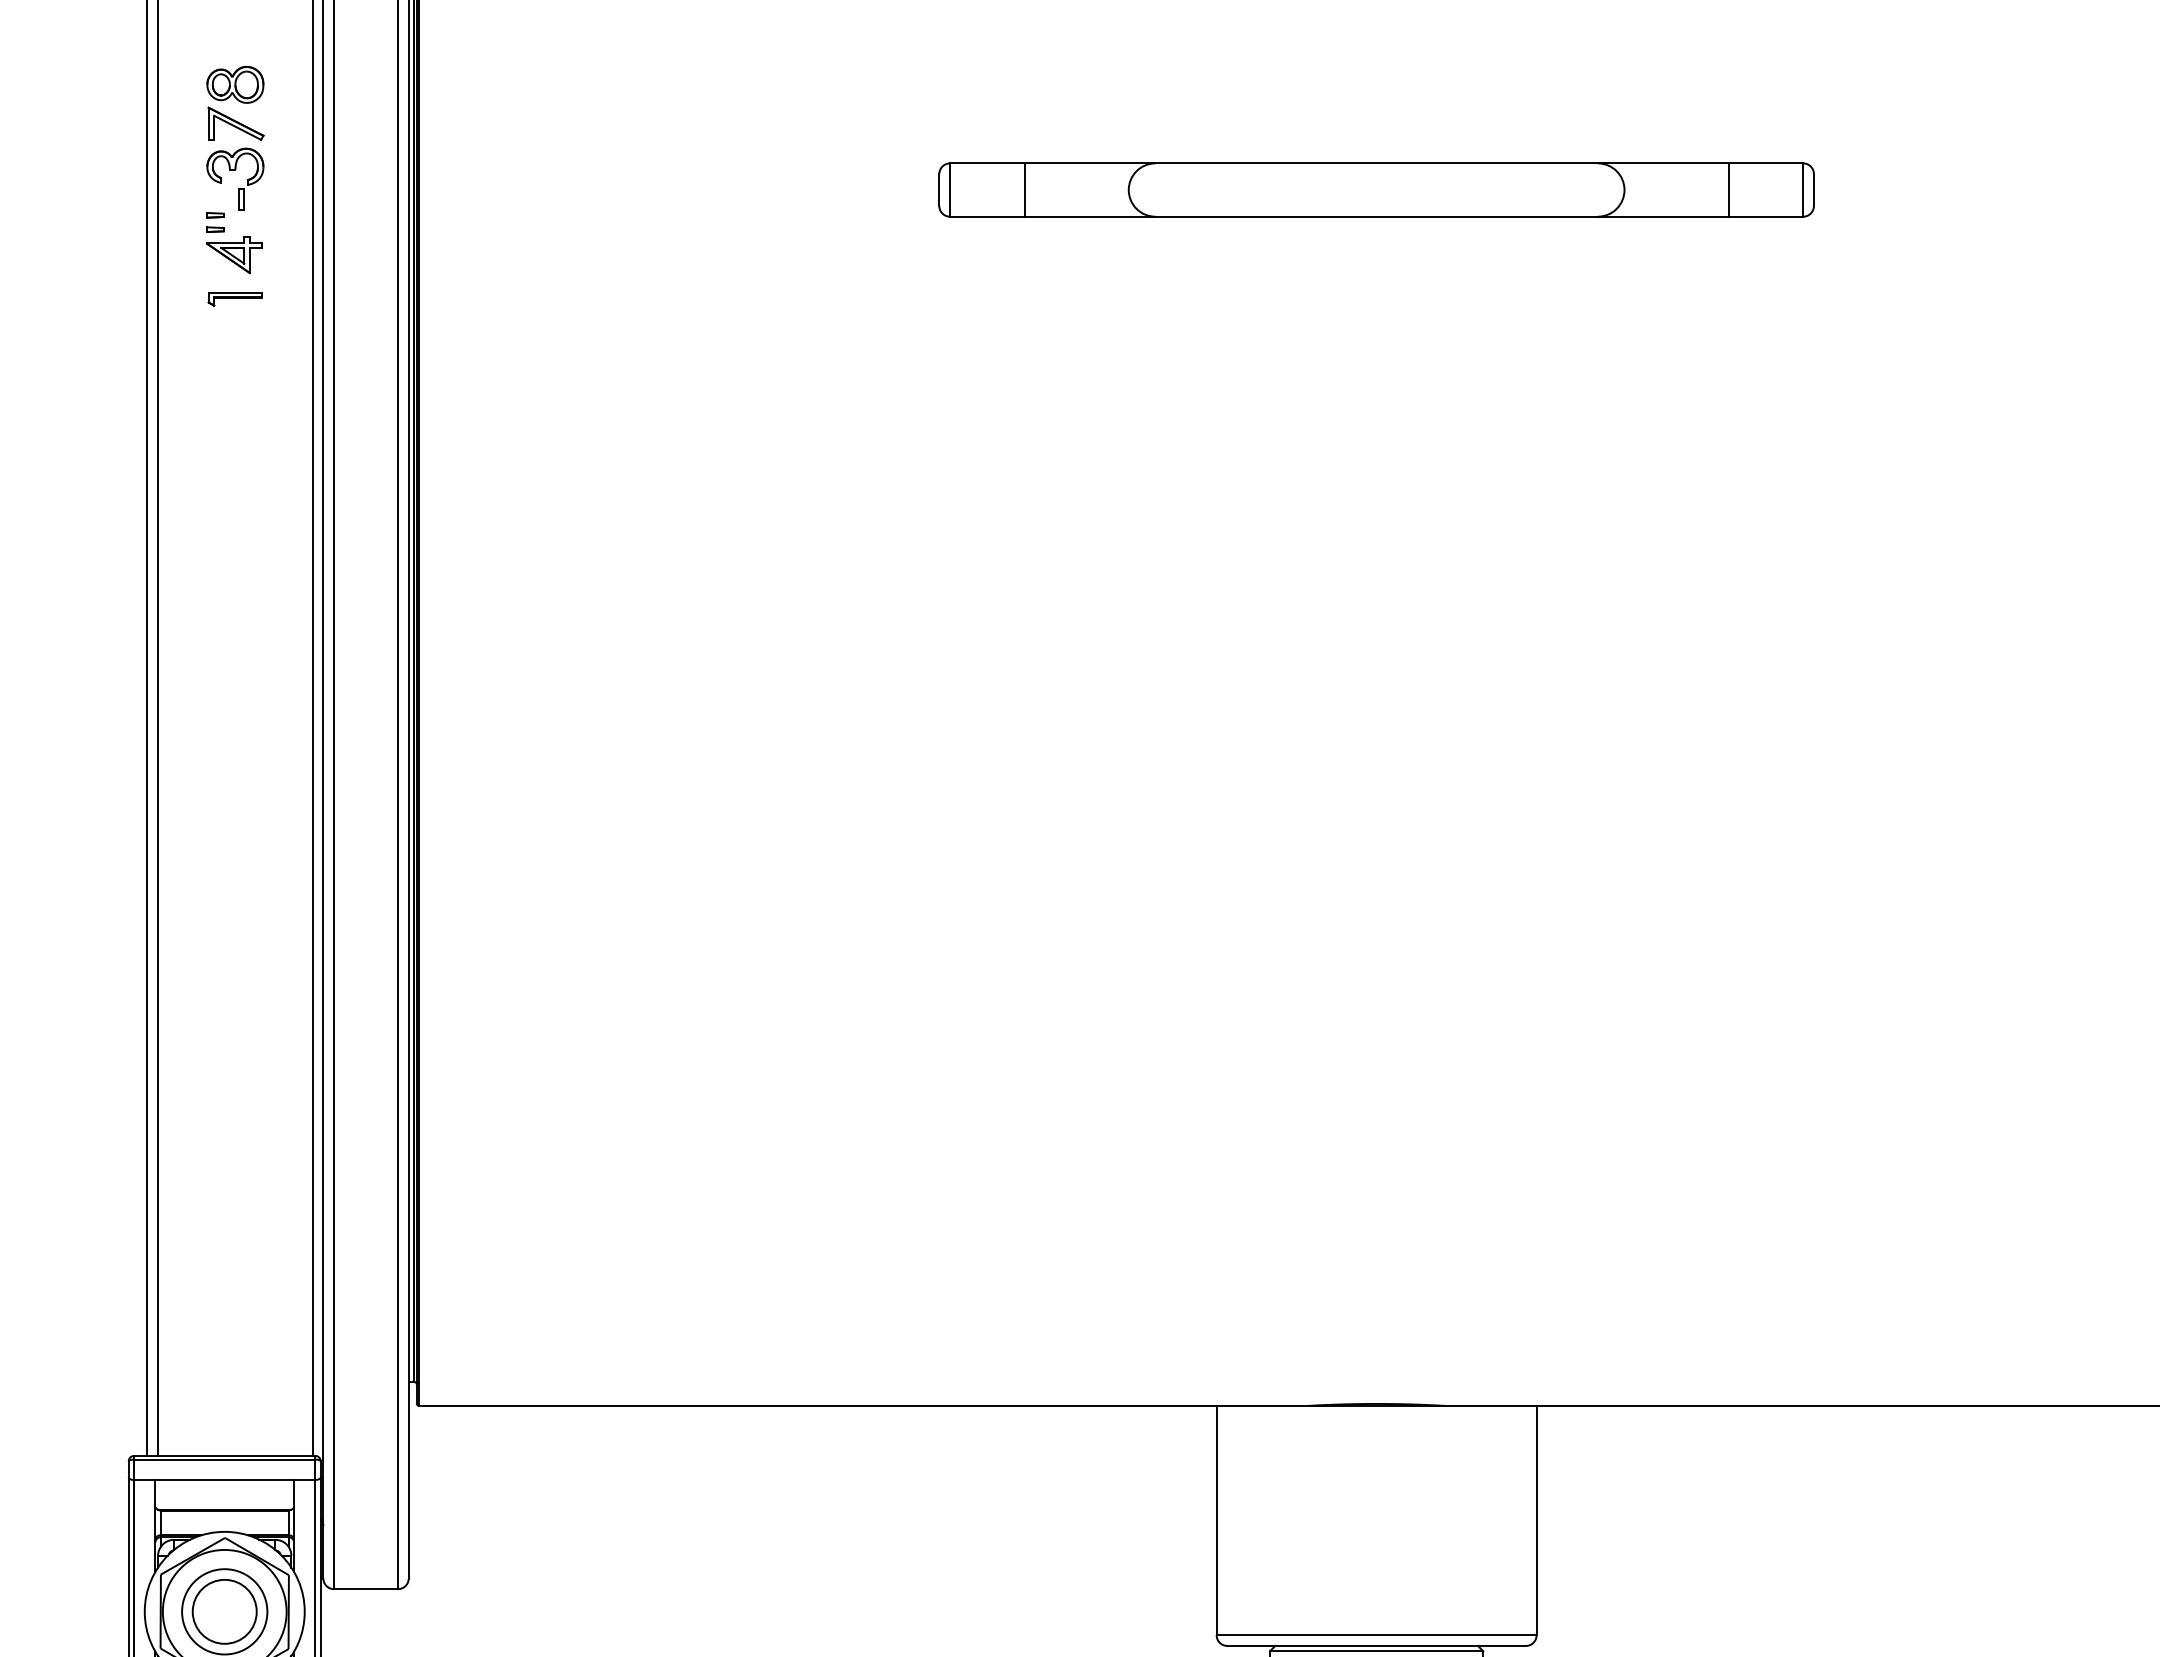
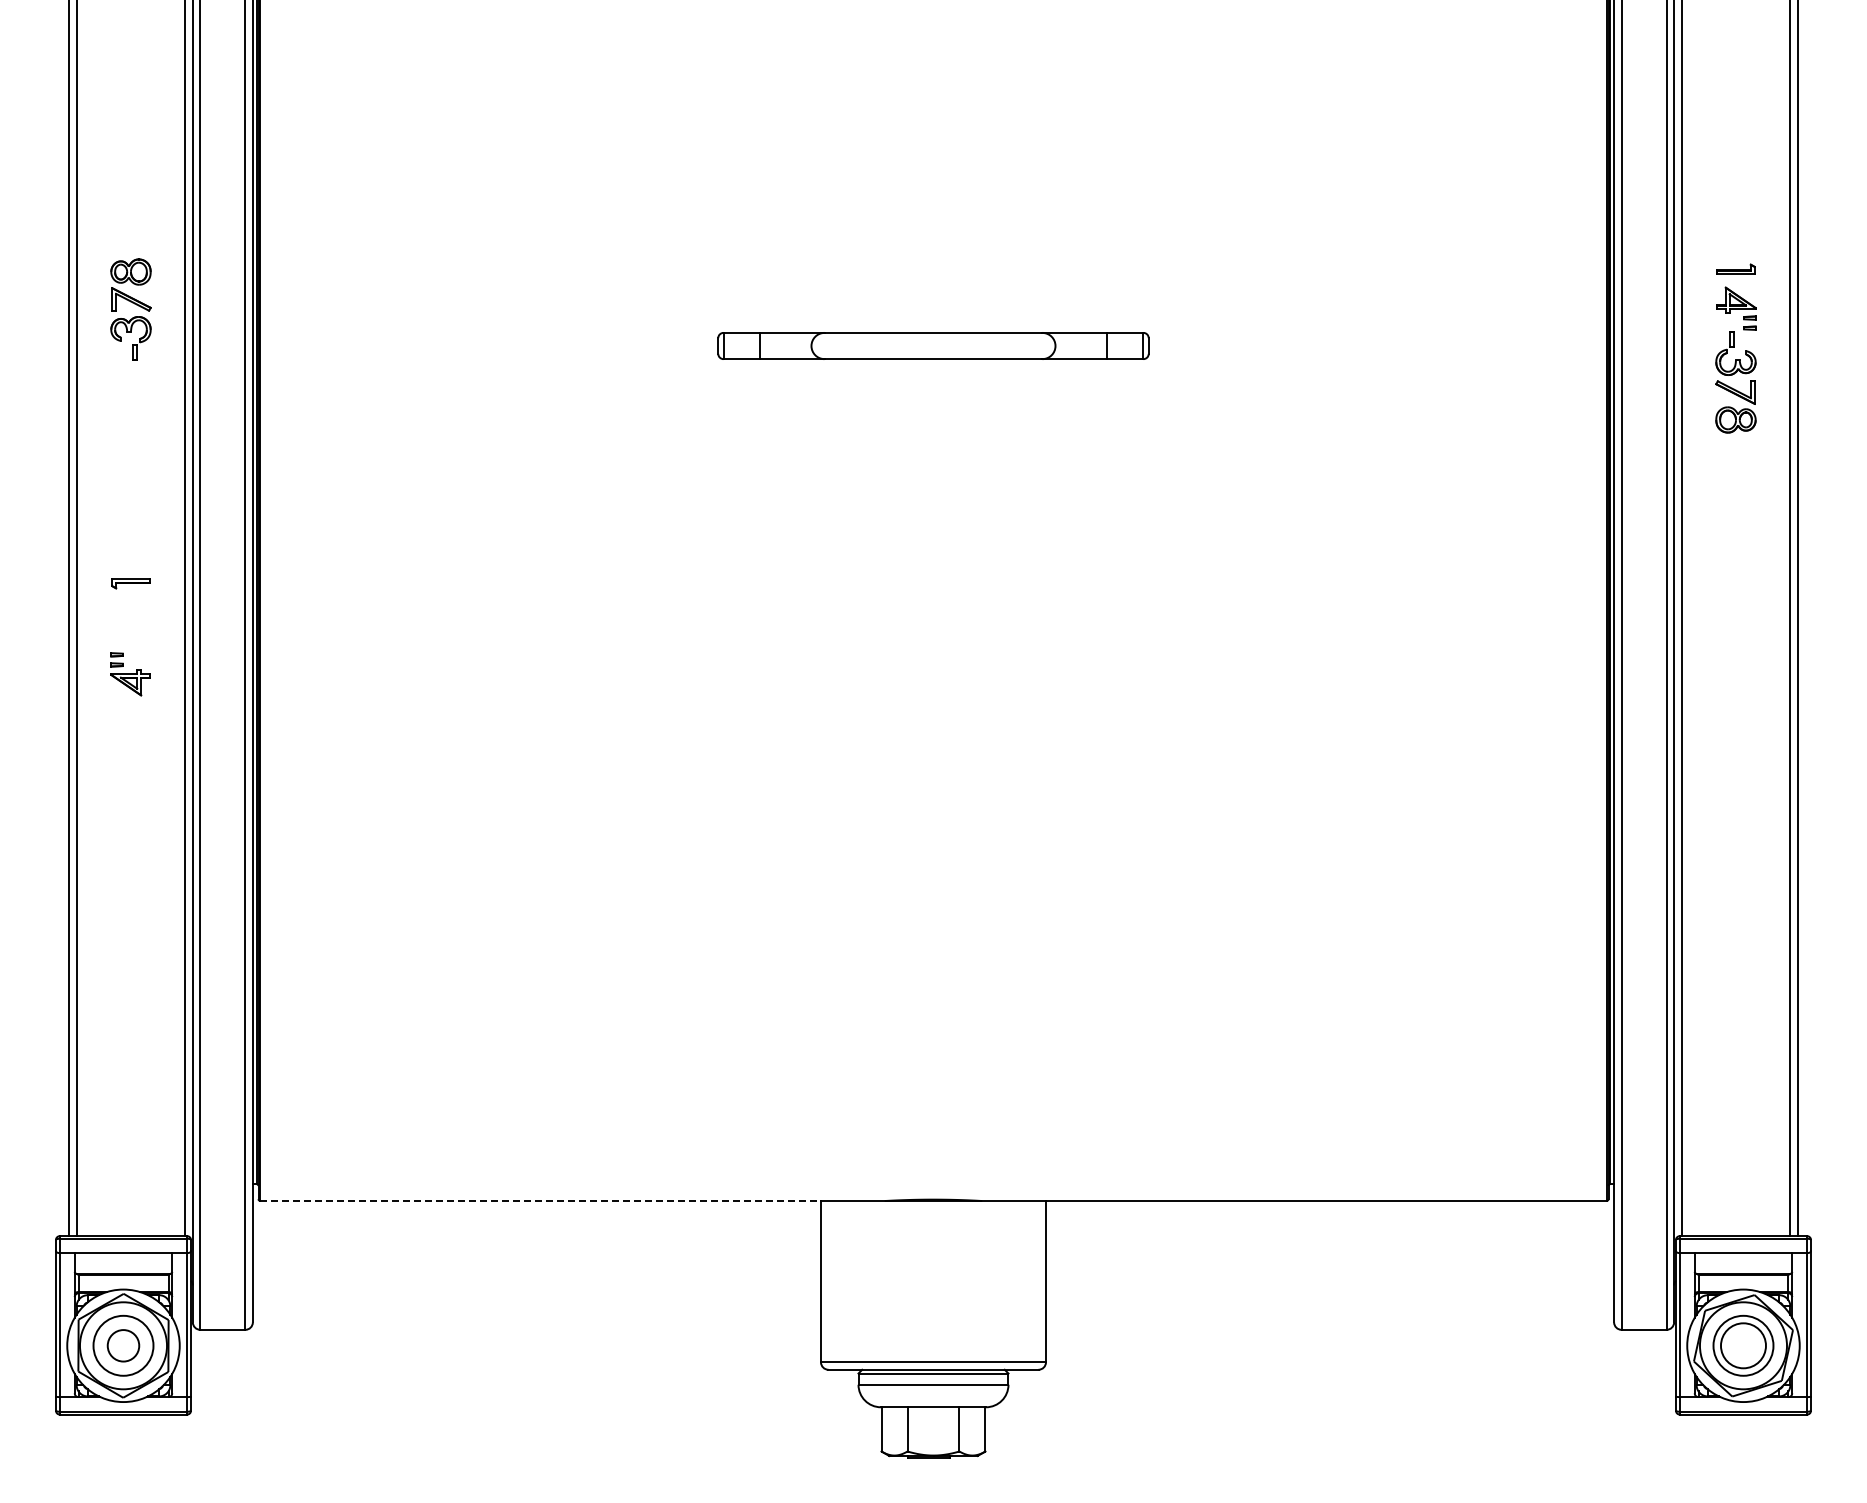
part: (1376, 189) -> (933, 345), size x0.7
part: (234, 243) -> (130, 674), moved
part: (234, 298) -> (130, 583), moved
line: (819, 1406) -> (541, 1201), solid -> dashed
circle: (224, 1611) -> (123, 1345), size x0.7

